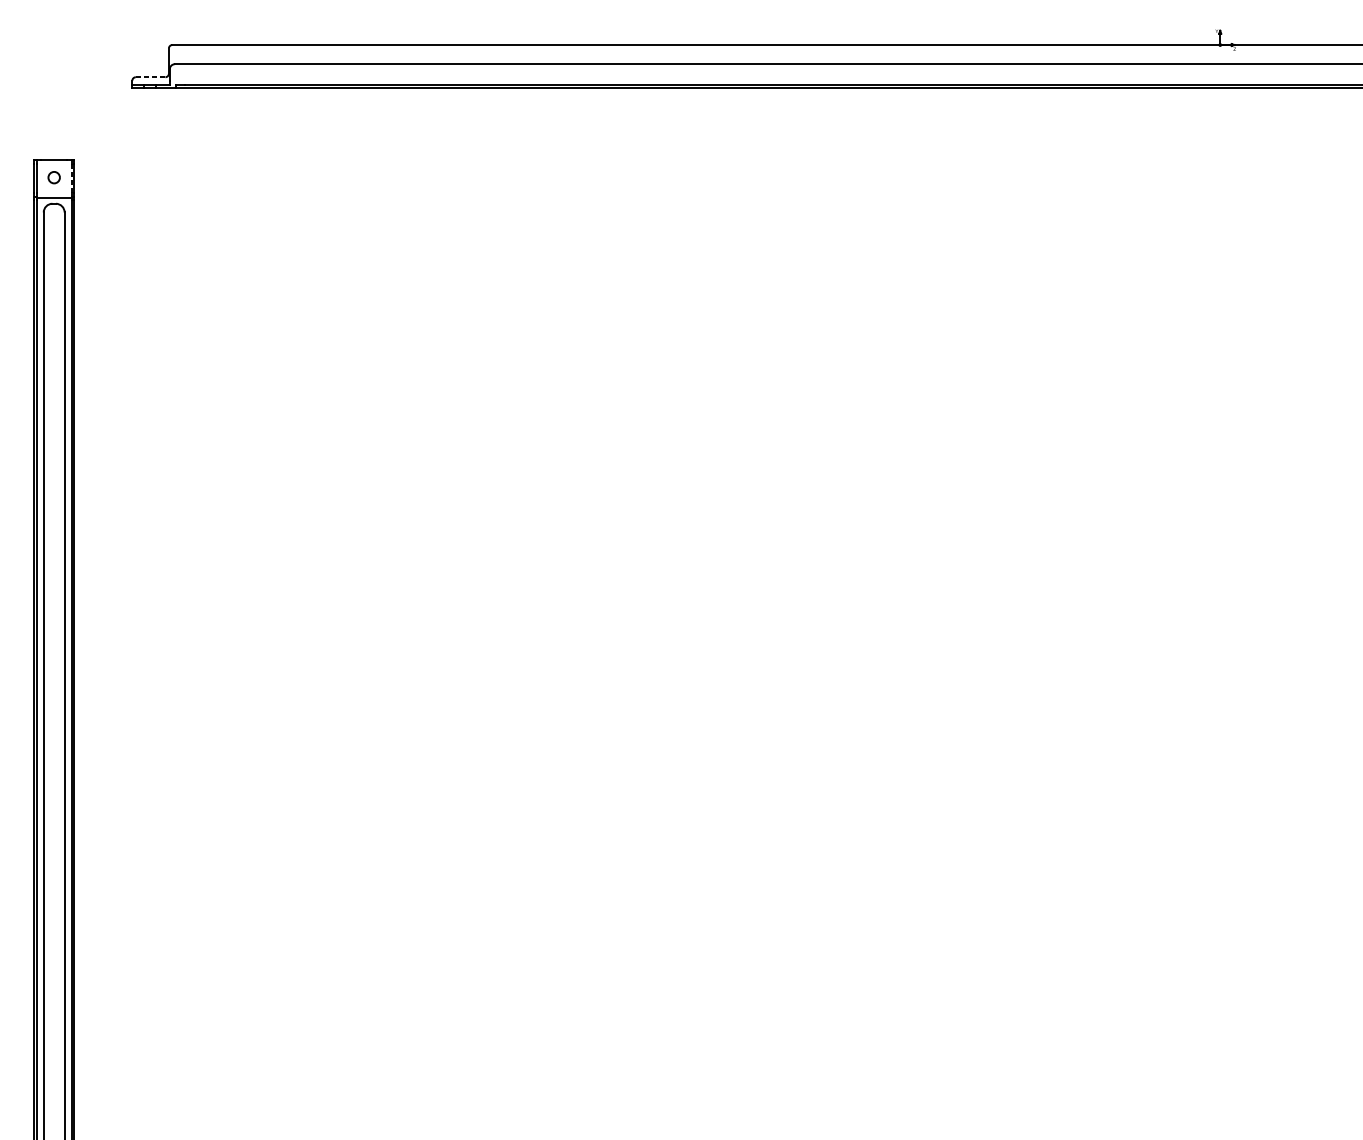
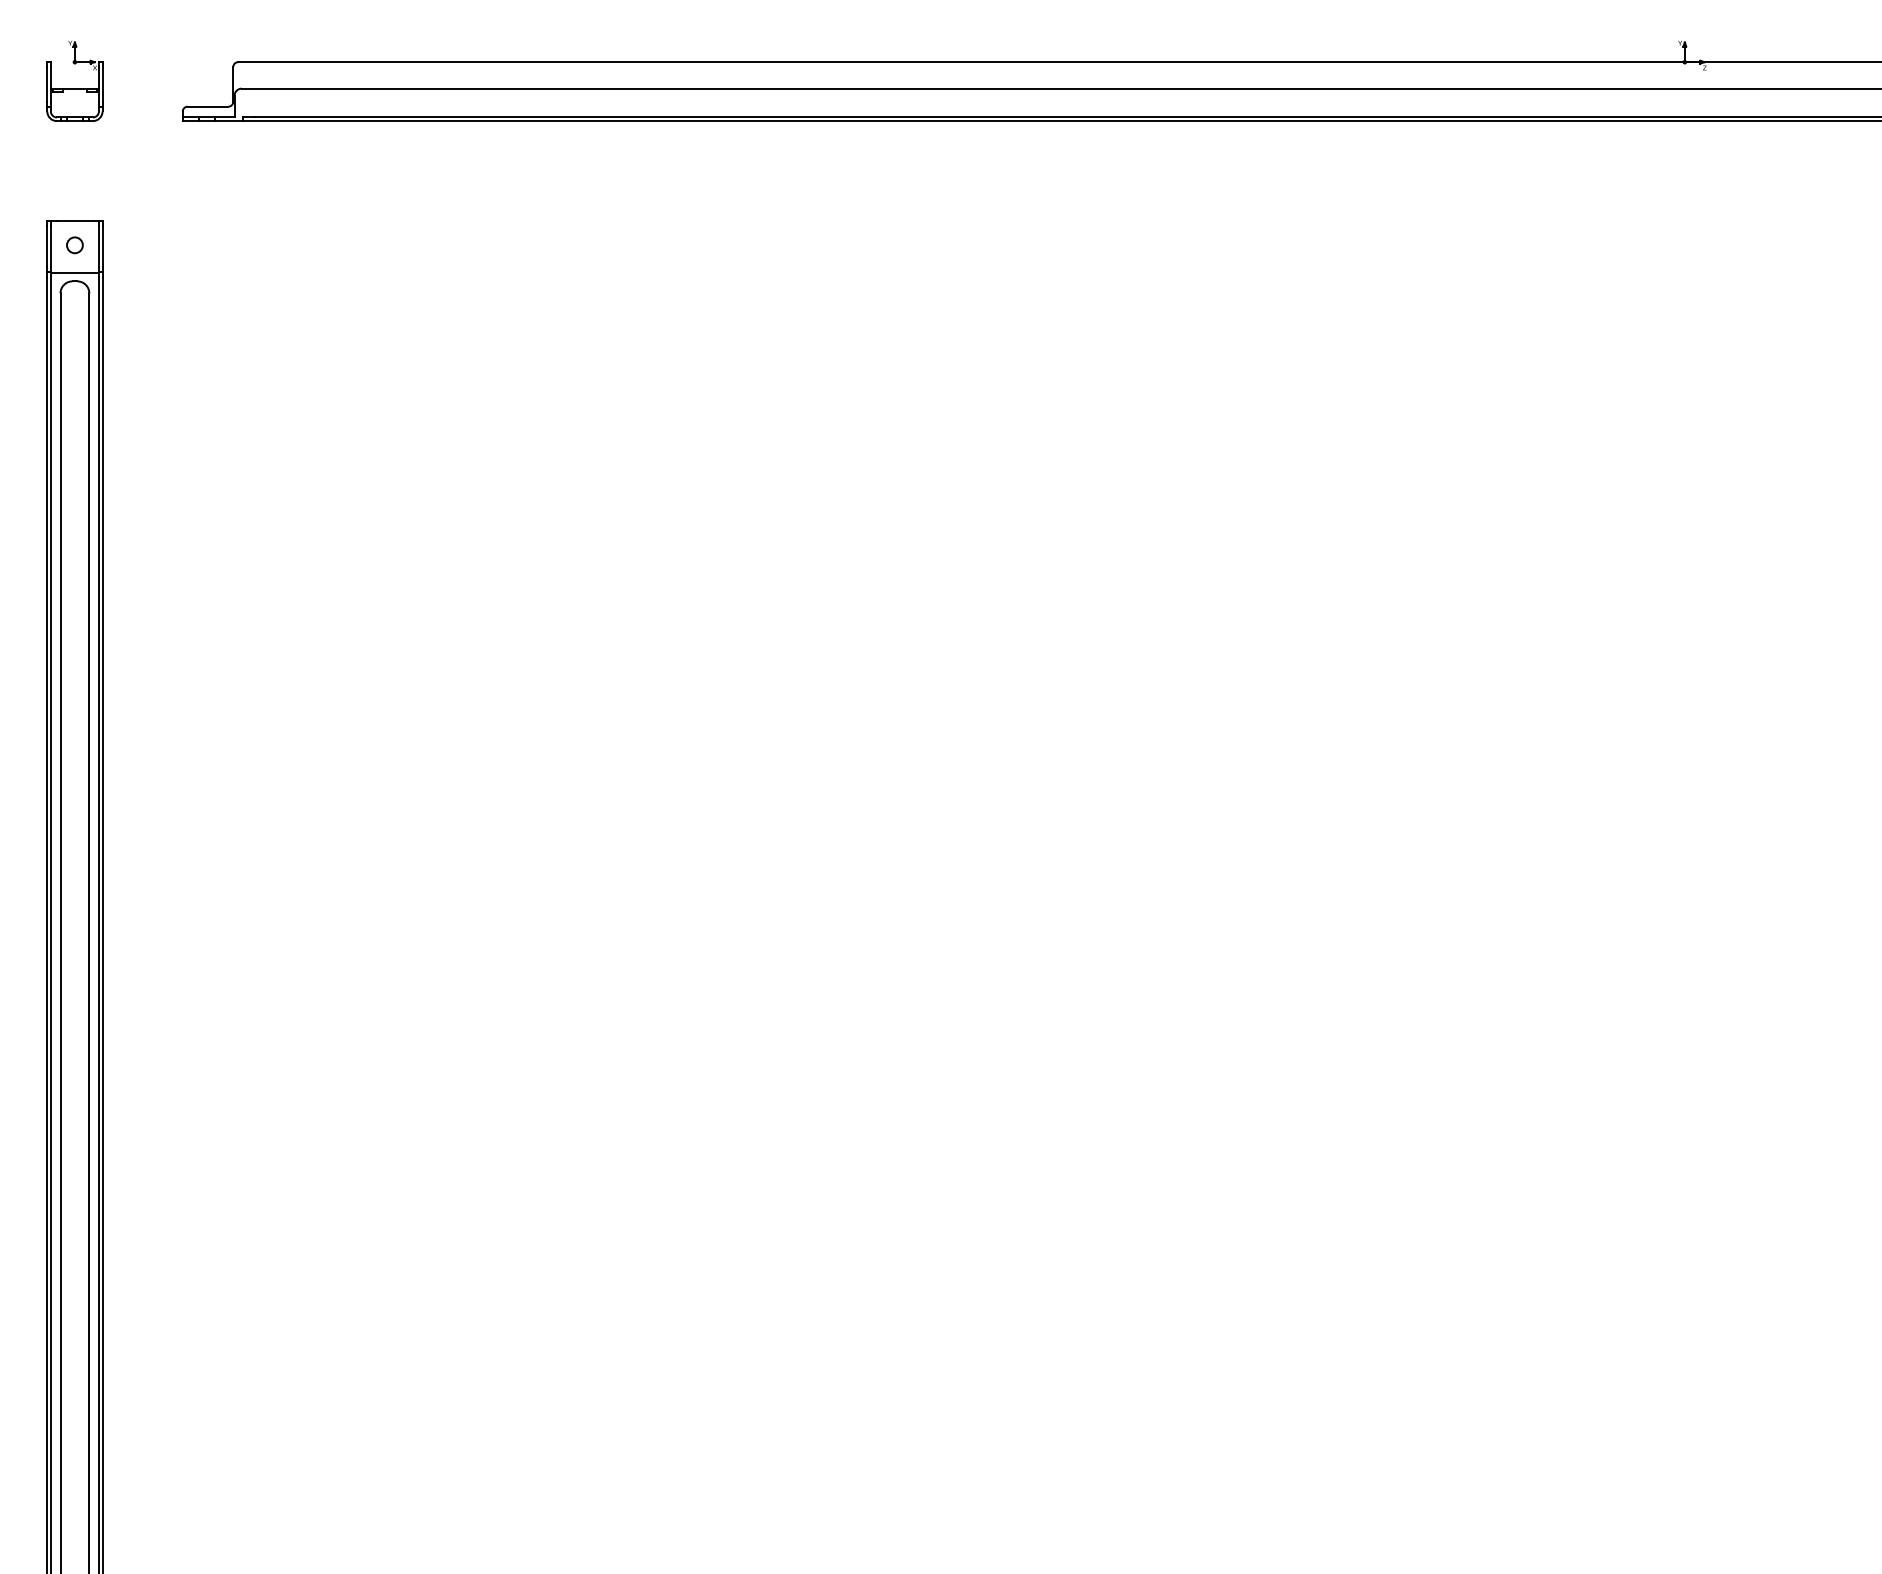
part: (53, 64) -> (74, 88), added
line: (150, 77) -> (208, 106), dashed -> solid
line: (71, 178) -> (98, 246), dashed -> solid

